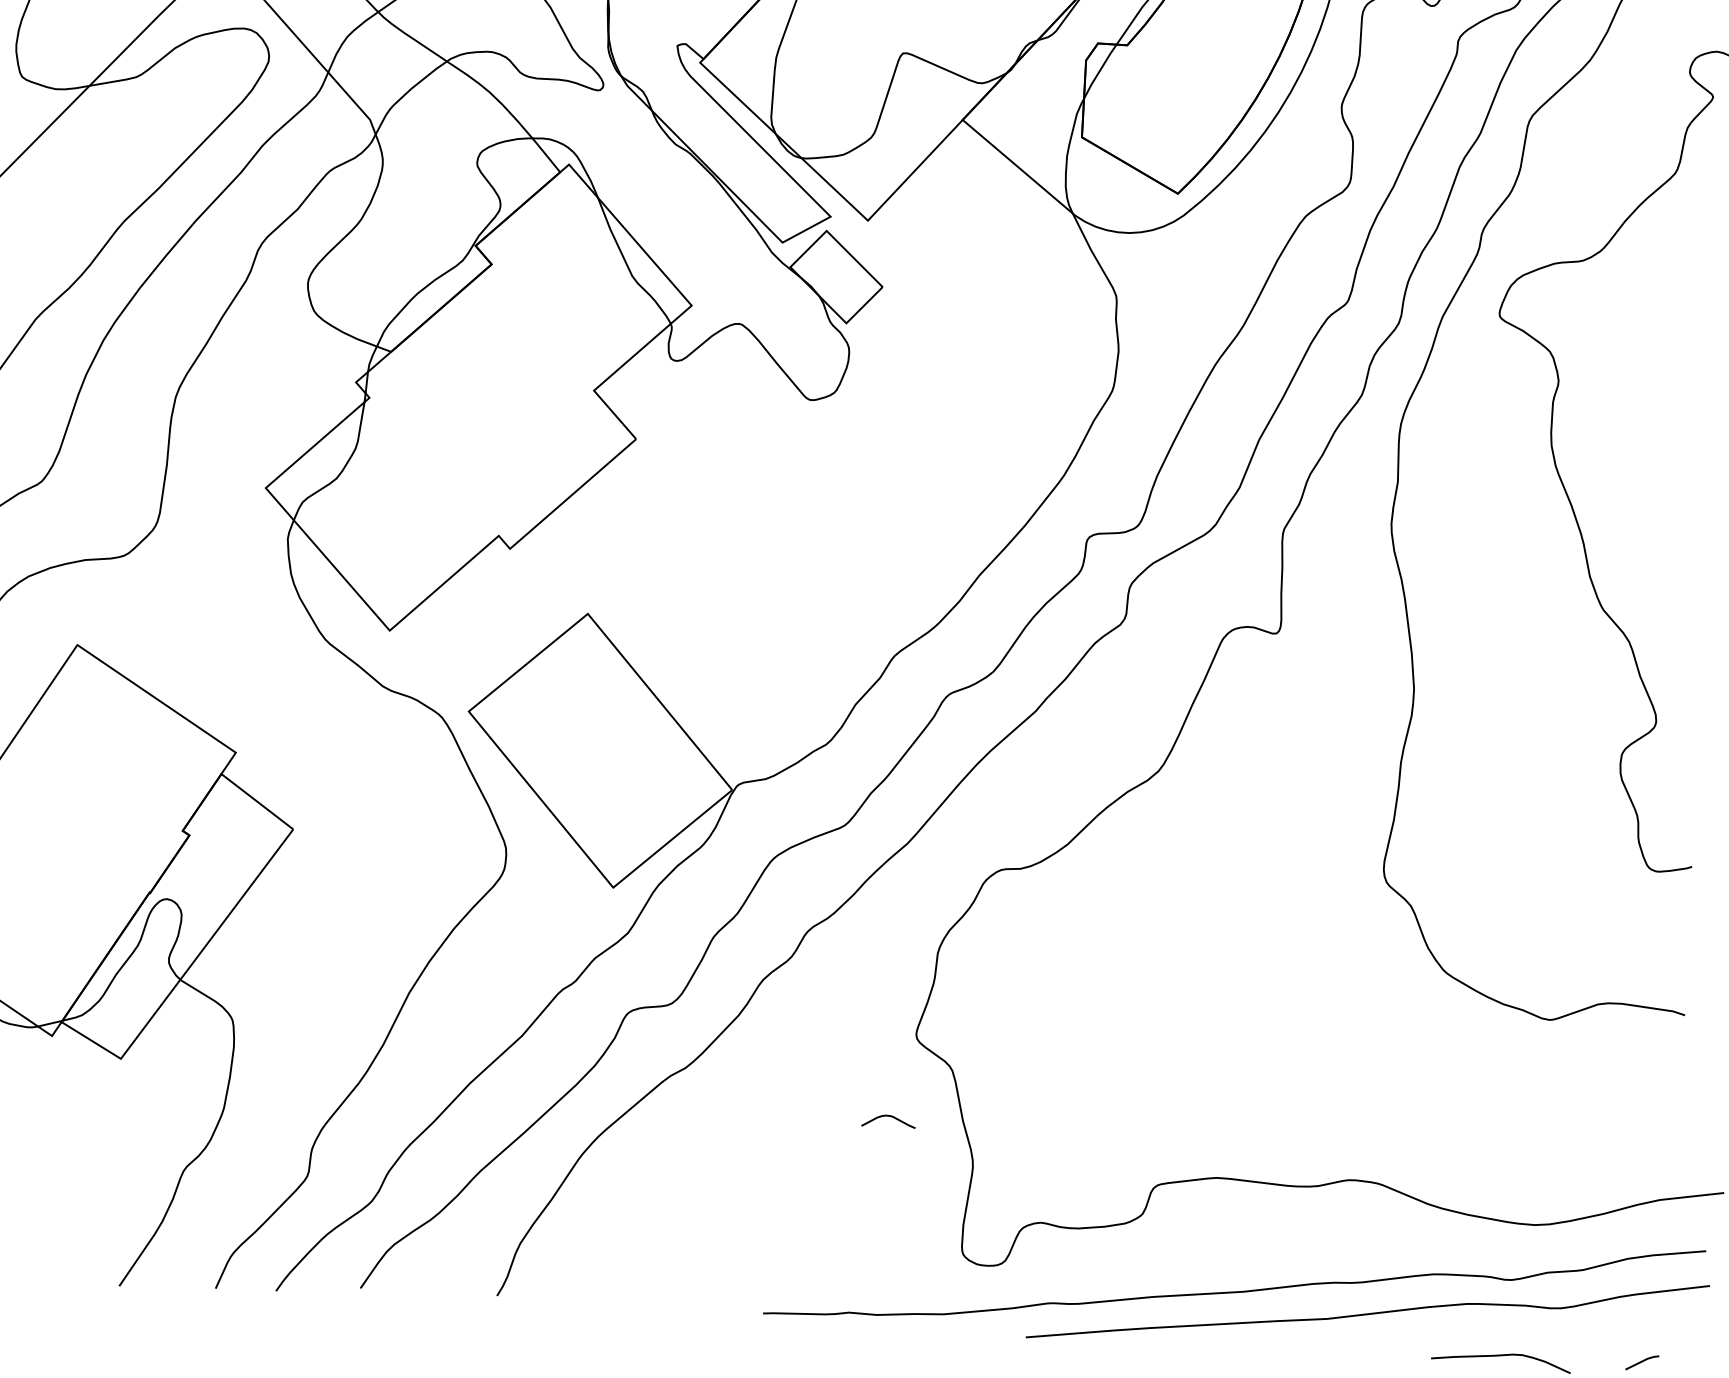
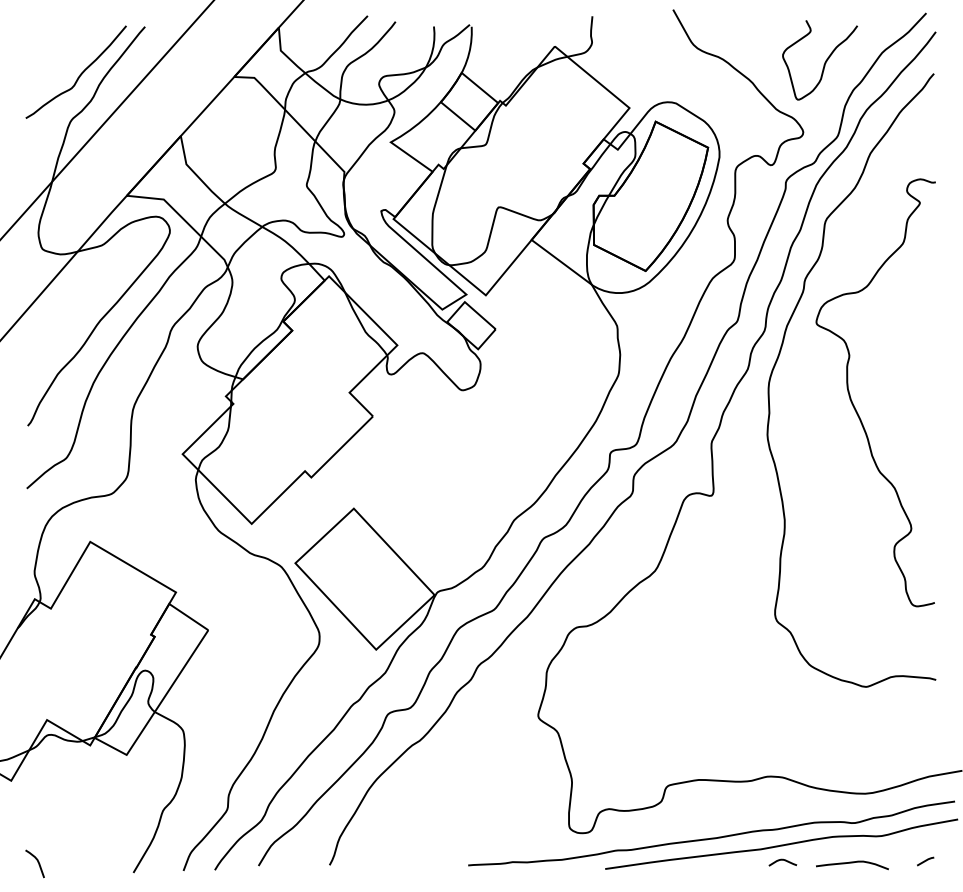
curve: (888, 1117) -> (782, 860), moved

